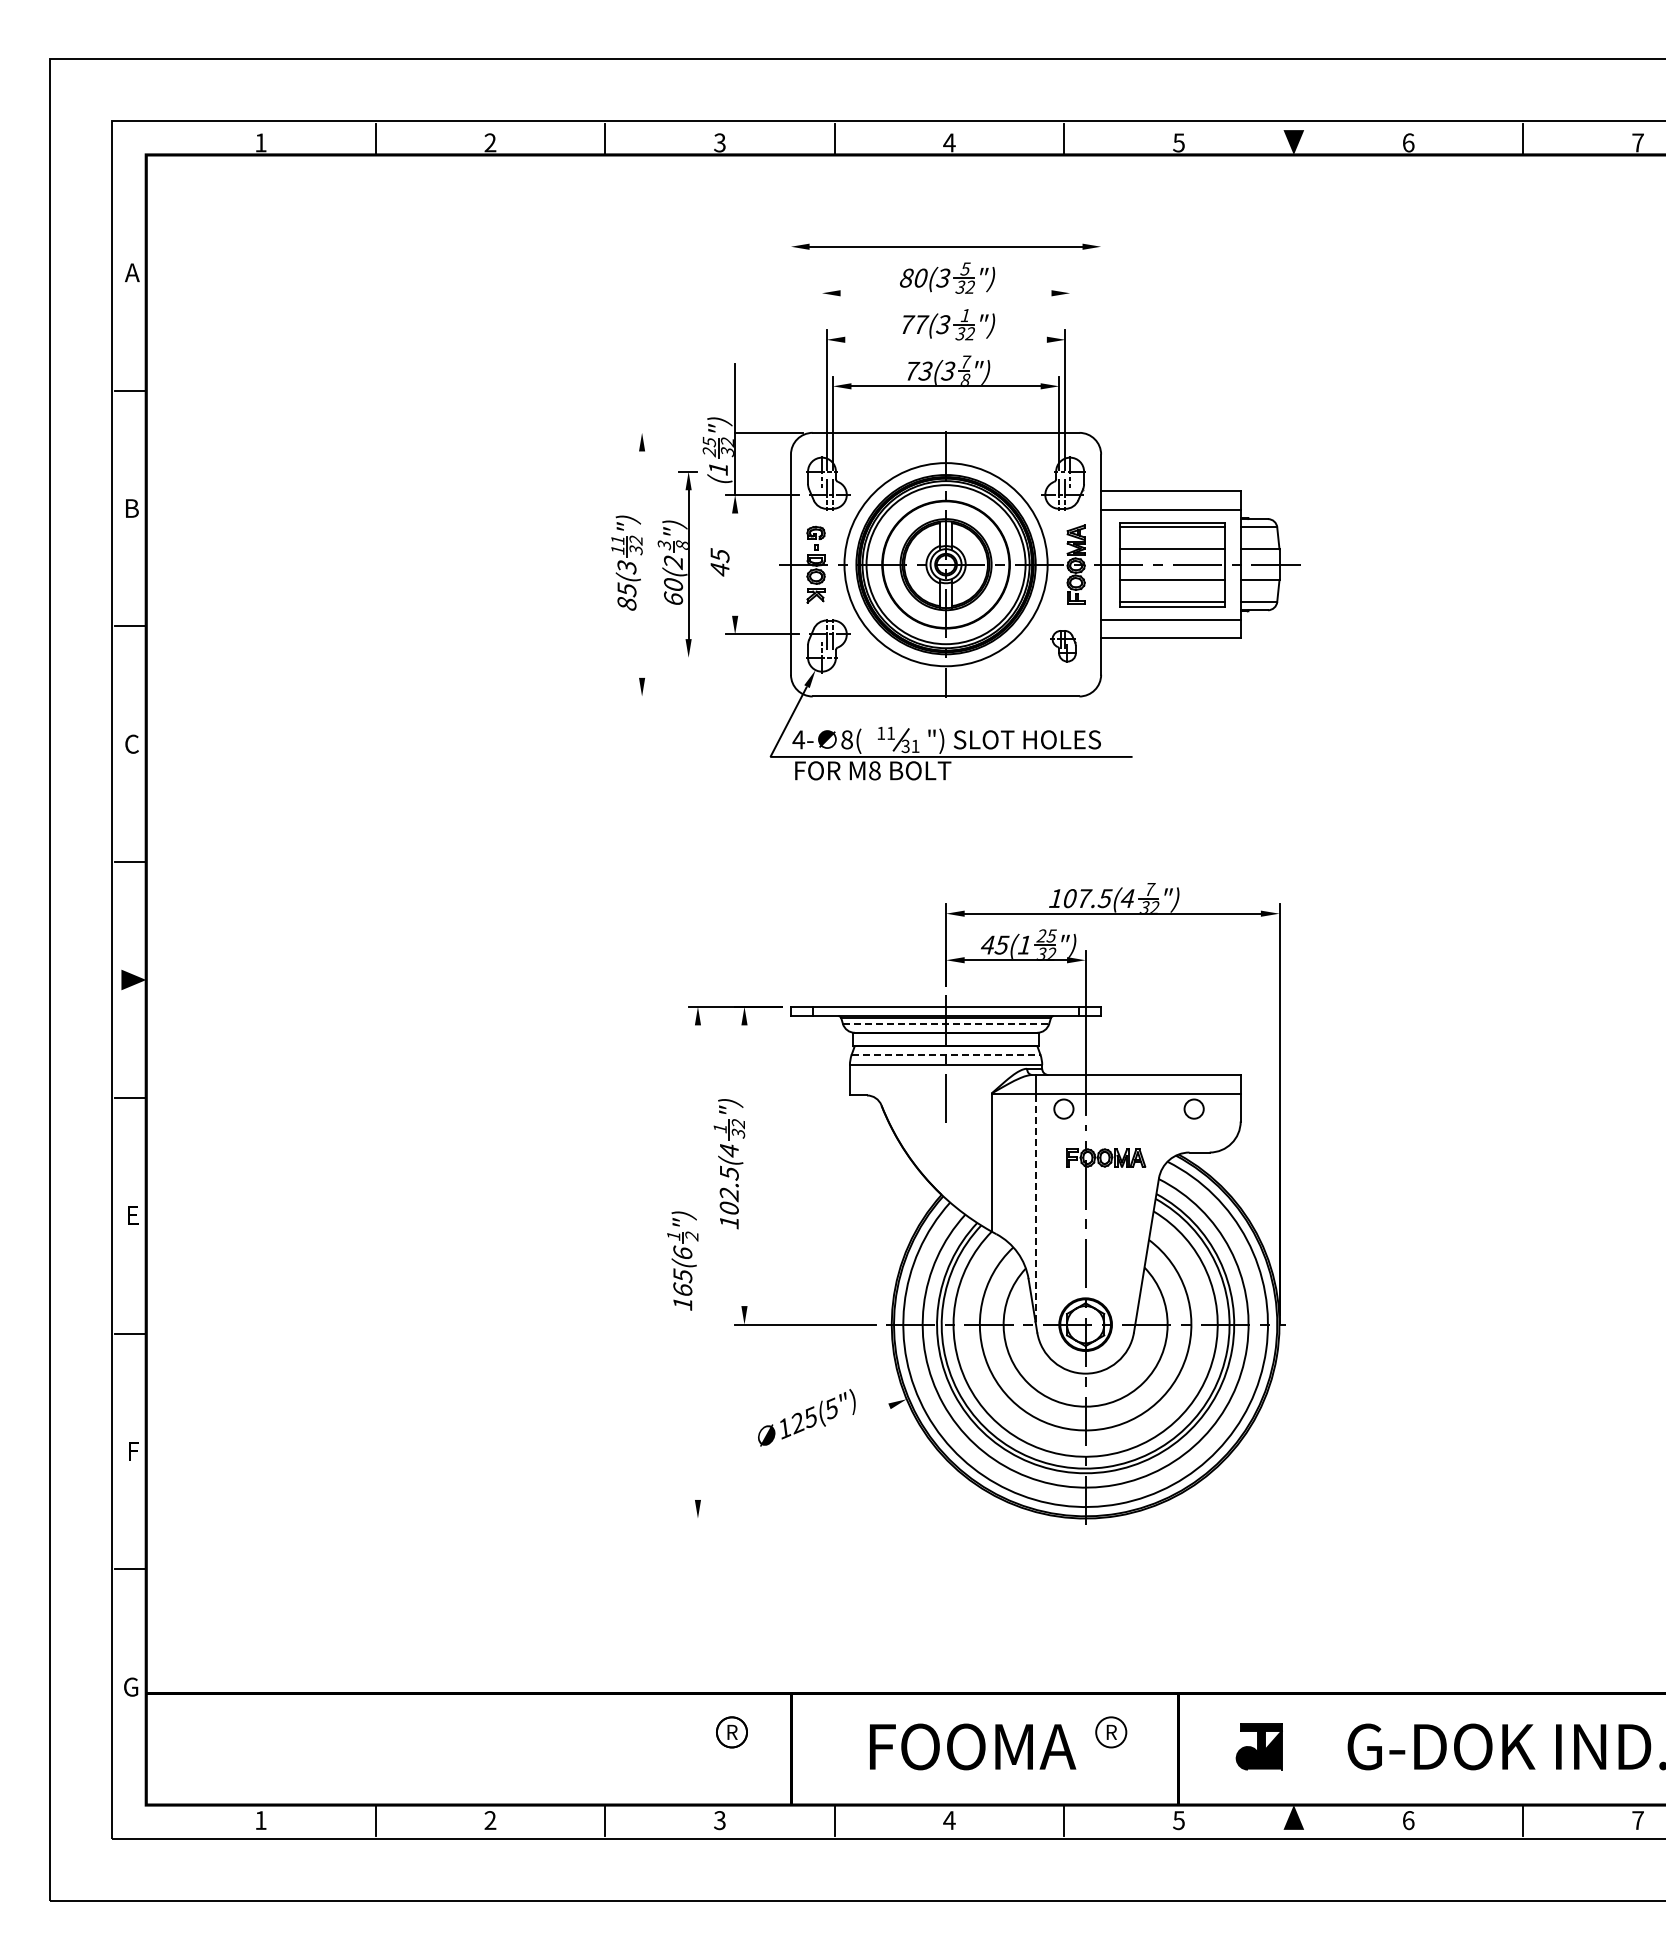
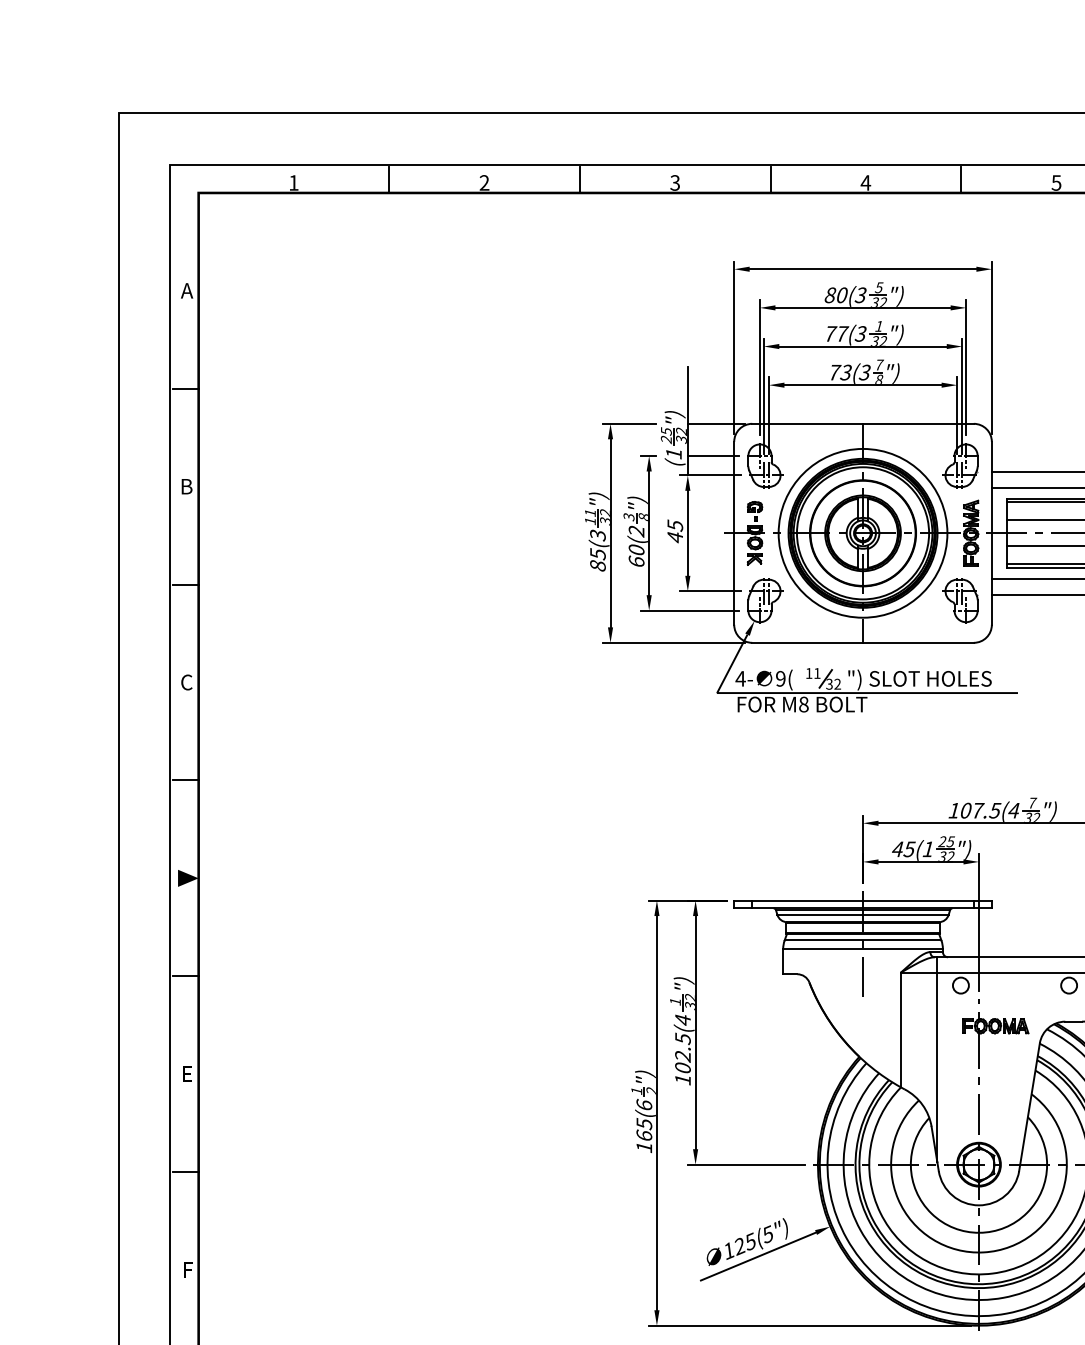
line: (945, 293) -> (862, 308), added
line: (945, 339) -> (862, 346), added
line: (790, 341) -> (733, 347), added
line: (1101, 341) -> (992, 347), added
line: (822, 364) -> (760, 367), added
line: (1070, 364) -> (966, 367), added
line: (664, 432) -> (629, 423), added
line: (765, 471) -> (713, 455), added
line: (642, 564) -> (610, 533), added
line: (735, 564) -> (688, 533), added
part: (1063, 646) -> (960, 601), size x1.67
line: (737, 657) -> (689, 610), added
line: (717, 696) -> (673, 642), added
text: (846, 739) -> (780, 678), 8( -> 9(
text: (915, 745) -> (837, 683), 31 -> 32
line: (946, 1023) -> (863, 914), dashed -> solid
line: (946, 1054) -> (863, 940), dashed -> solid
line: (744, 1165) -> (695, 1032), added
line: (1035, 1207) -> (937, 1067), dashed -> solid
line: (697, 1262) -> (656, 1113), added
line: (819, 1435) -> (757, 1256), added
line: (882, 1518) -> (810, 1325), added

